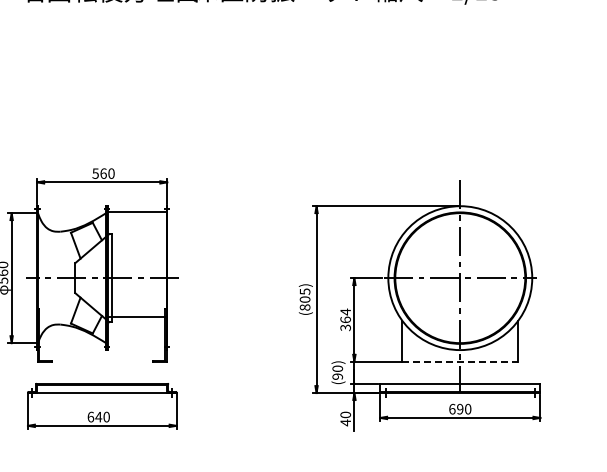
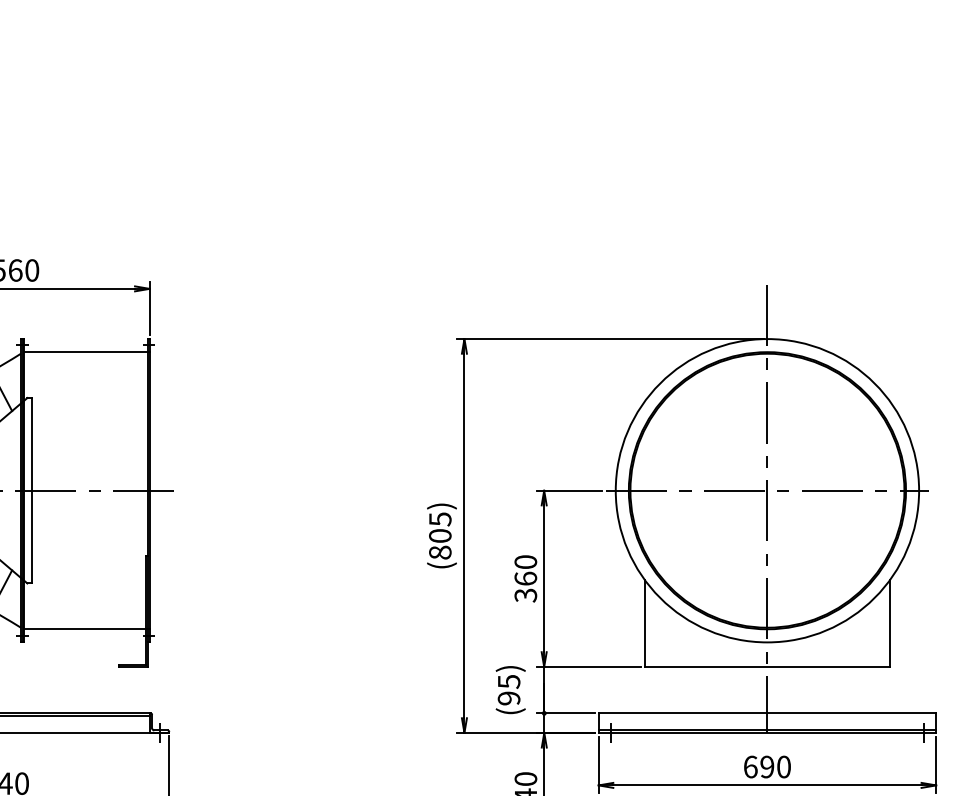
text: (345, 311) -> (525, 561), 364 -> 360
line: (137, 316) -> (87, 628), moved
line: (460, 361) -> (767, 666), dashed -> solid
text: (337, 368) -> (508, 681), (90) -> (95)

